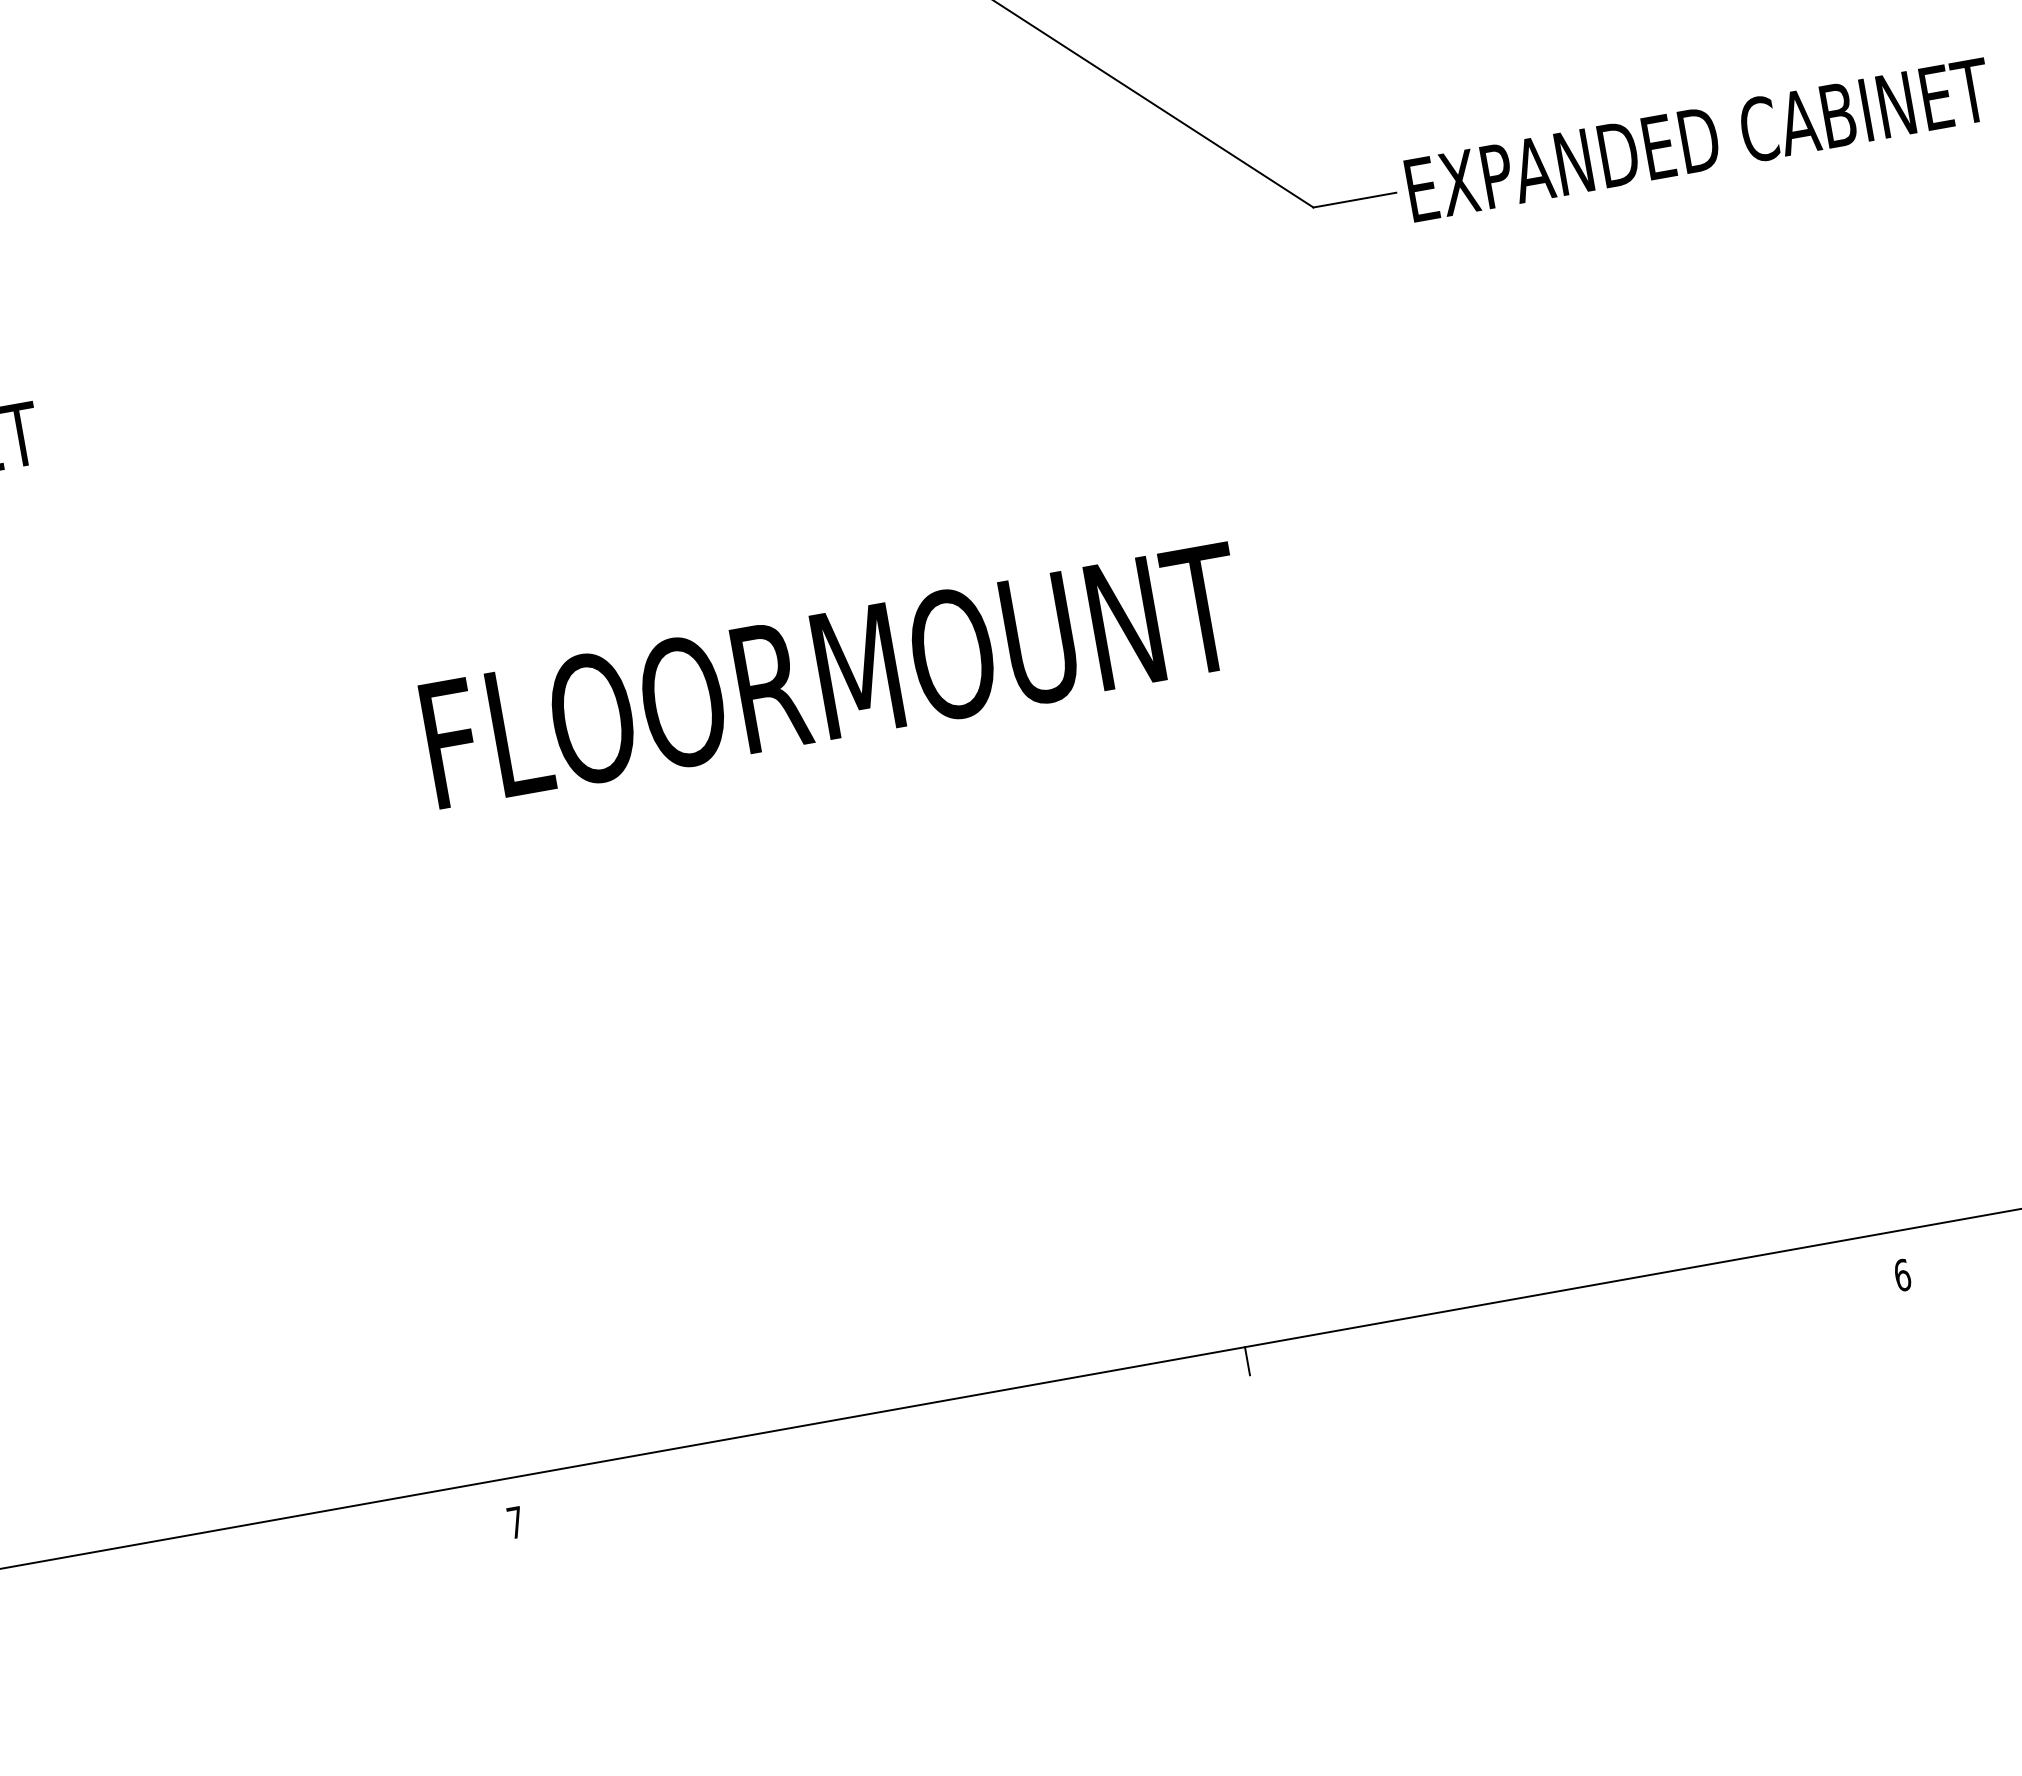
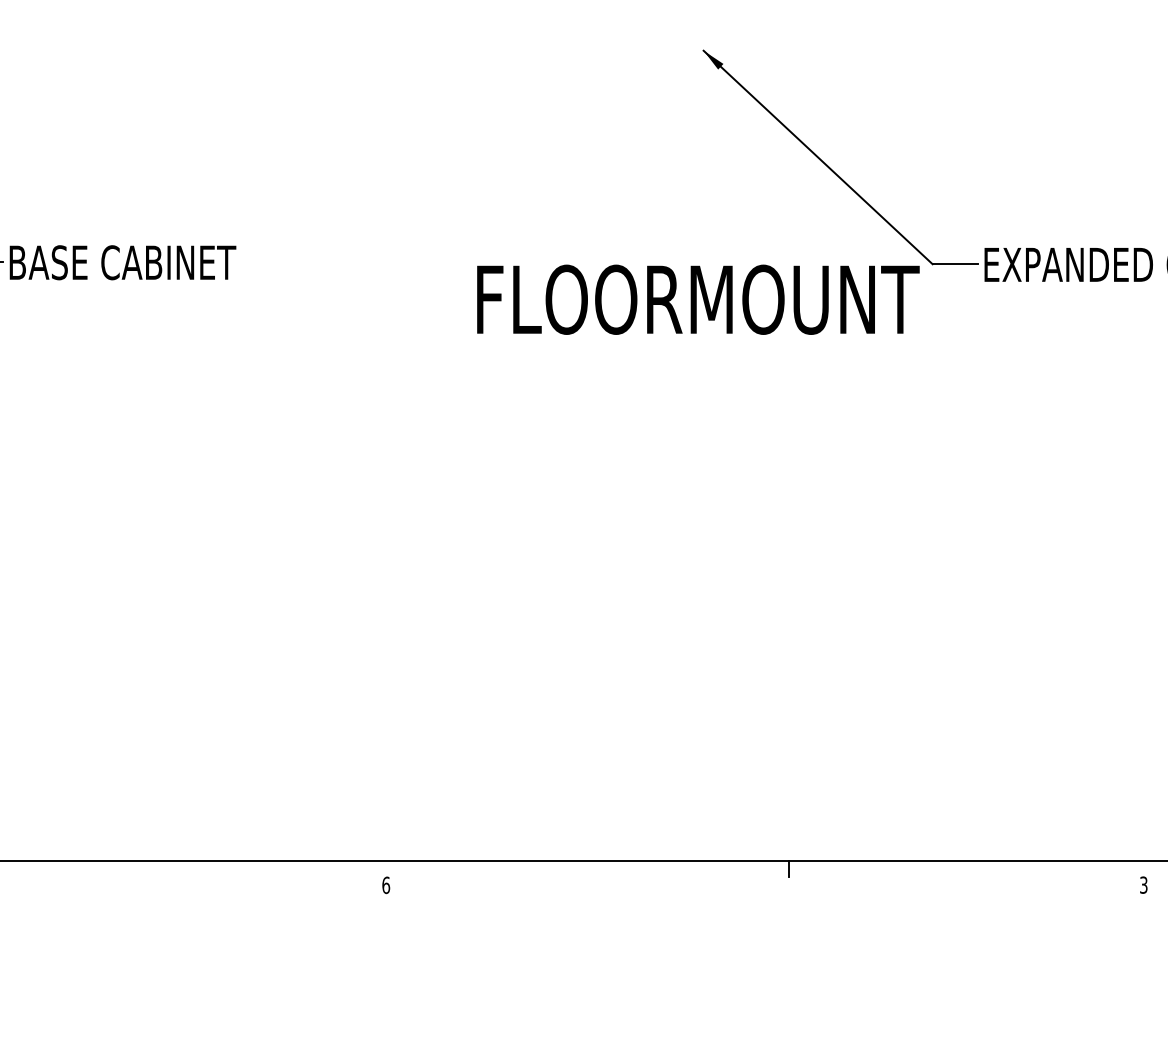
text: (833, 674) -> (698, 299), moved
text: (1901, 1274) -> (1143, 884), 6 -> 3
text: (516, 1522) -> (386, 885), 7 -> 6

